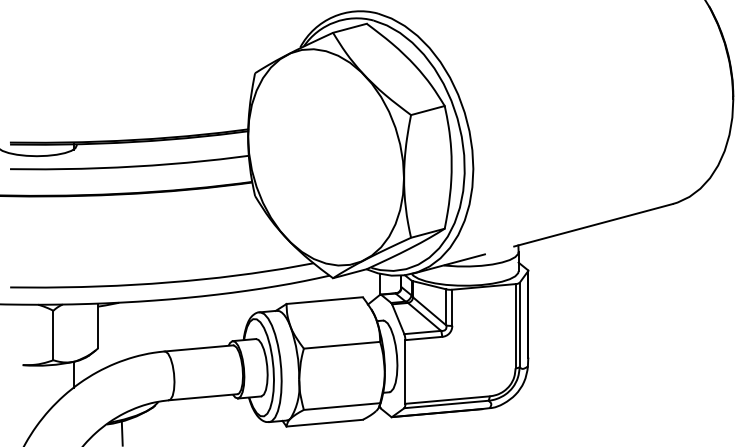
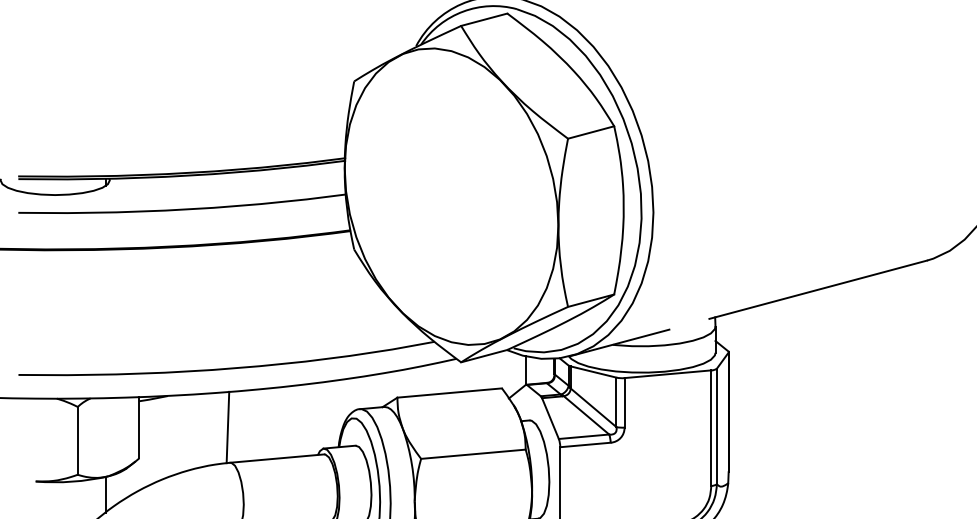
line: (162, 325) -> (227, 427), added

